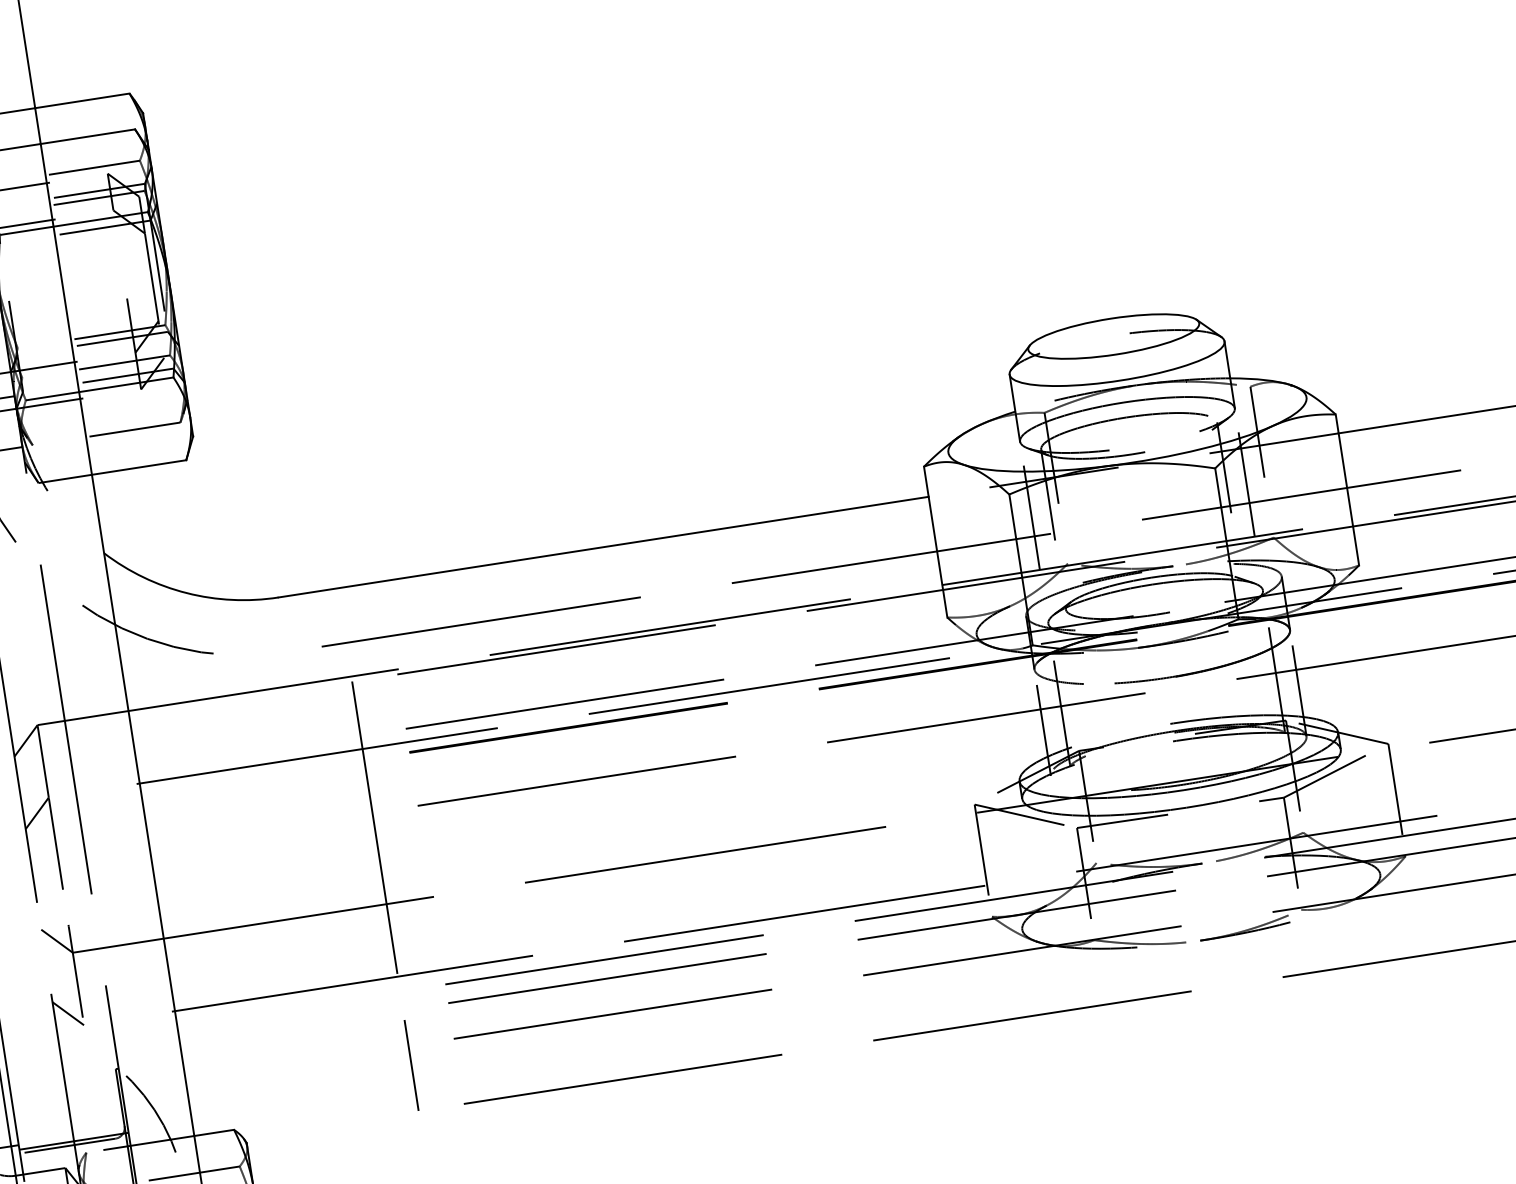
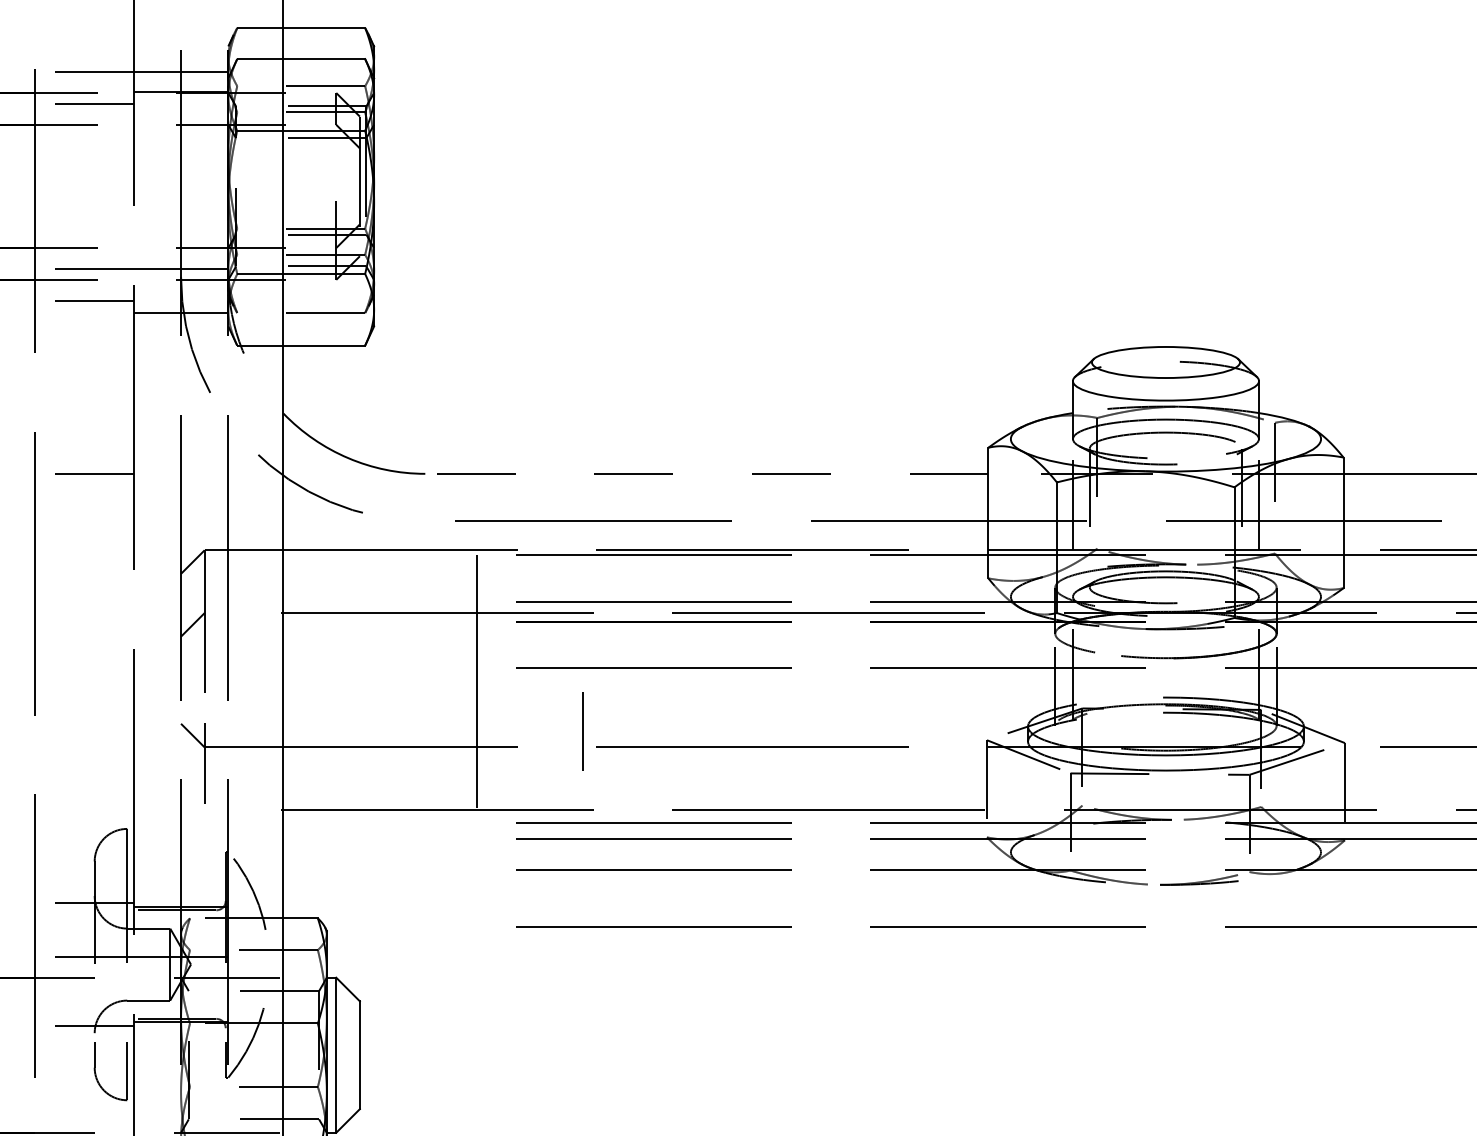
line: (603, 546) -> (706, 473), solid -> dashed
line: (67, 1013) -> (192, 798), removed
line: (411, 1065) -> (582, 731), moved

